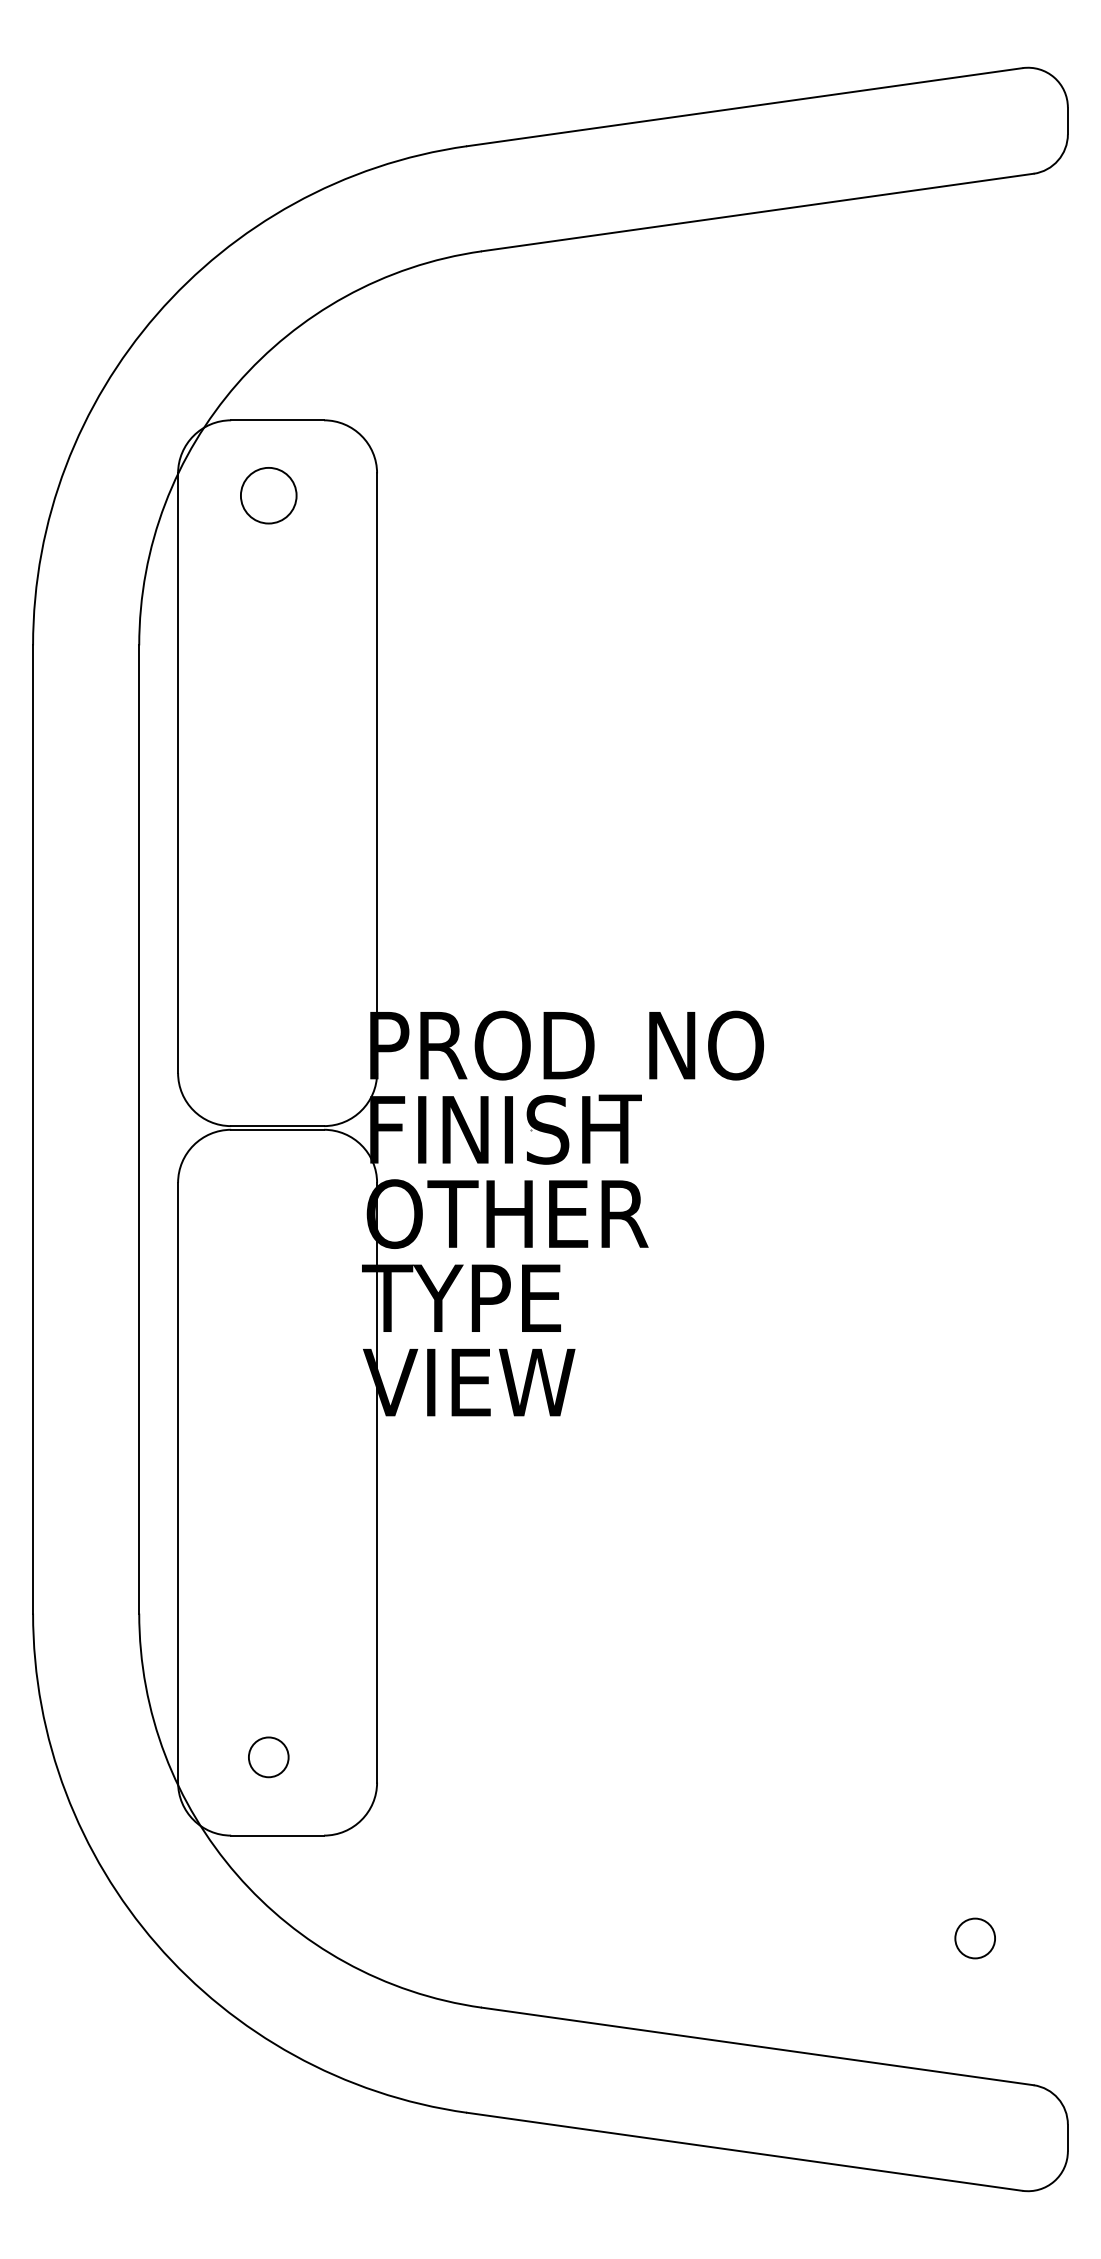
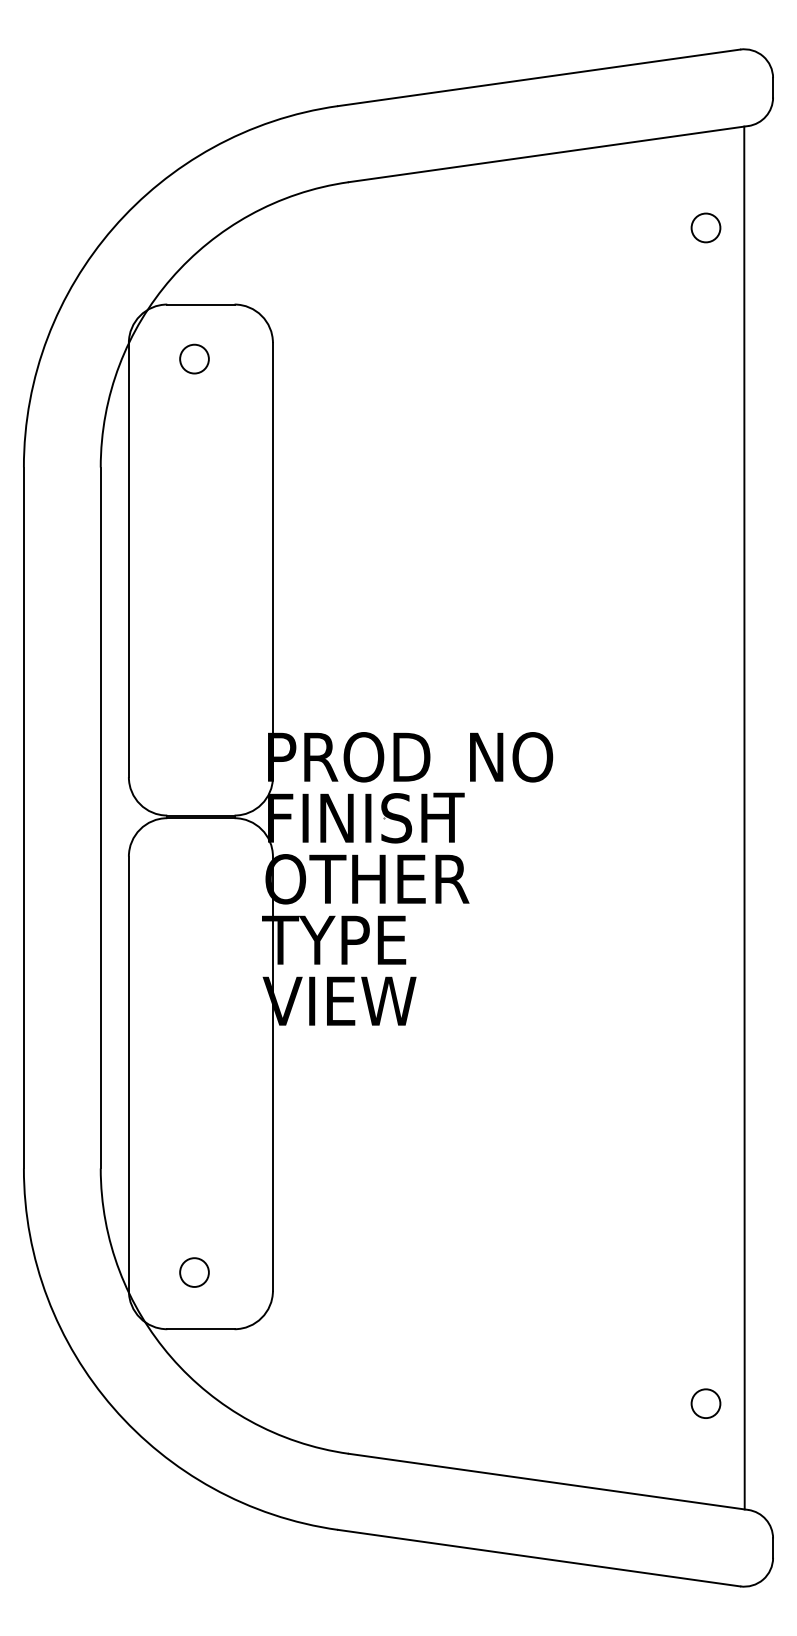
circle: (974, 314) -> (705, 227), added
circle: (268, 495) -> (194, 358), size x0.71
line: (1028, 1129) -> (744, 818), added

